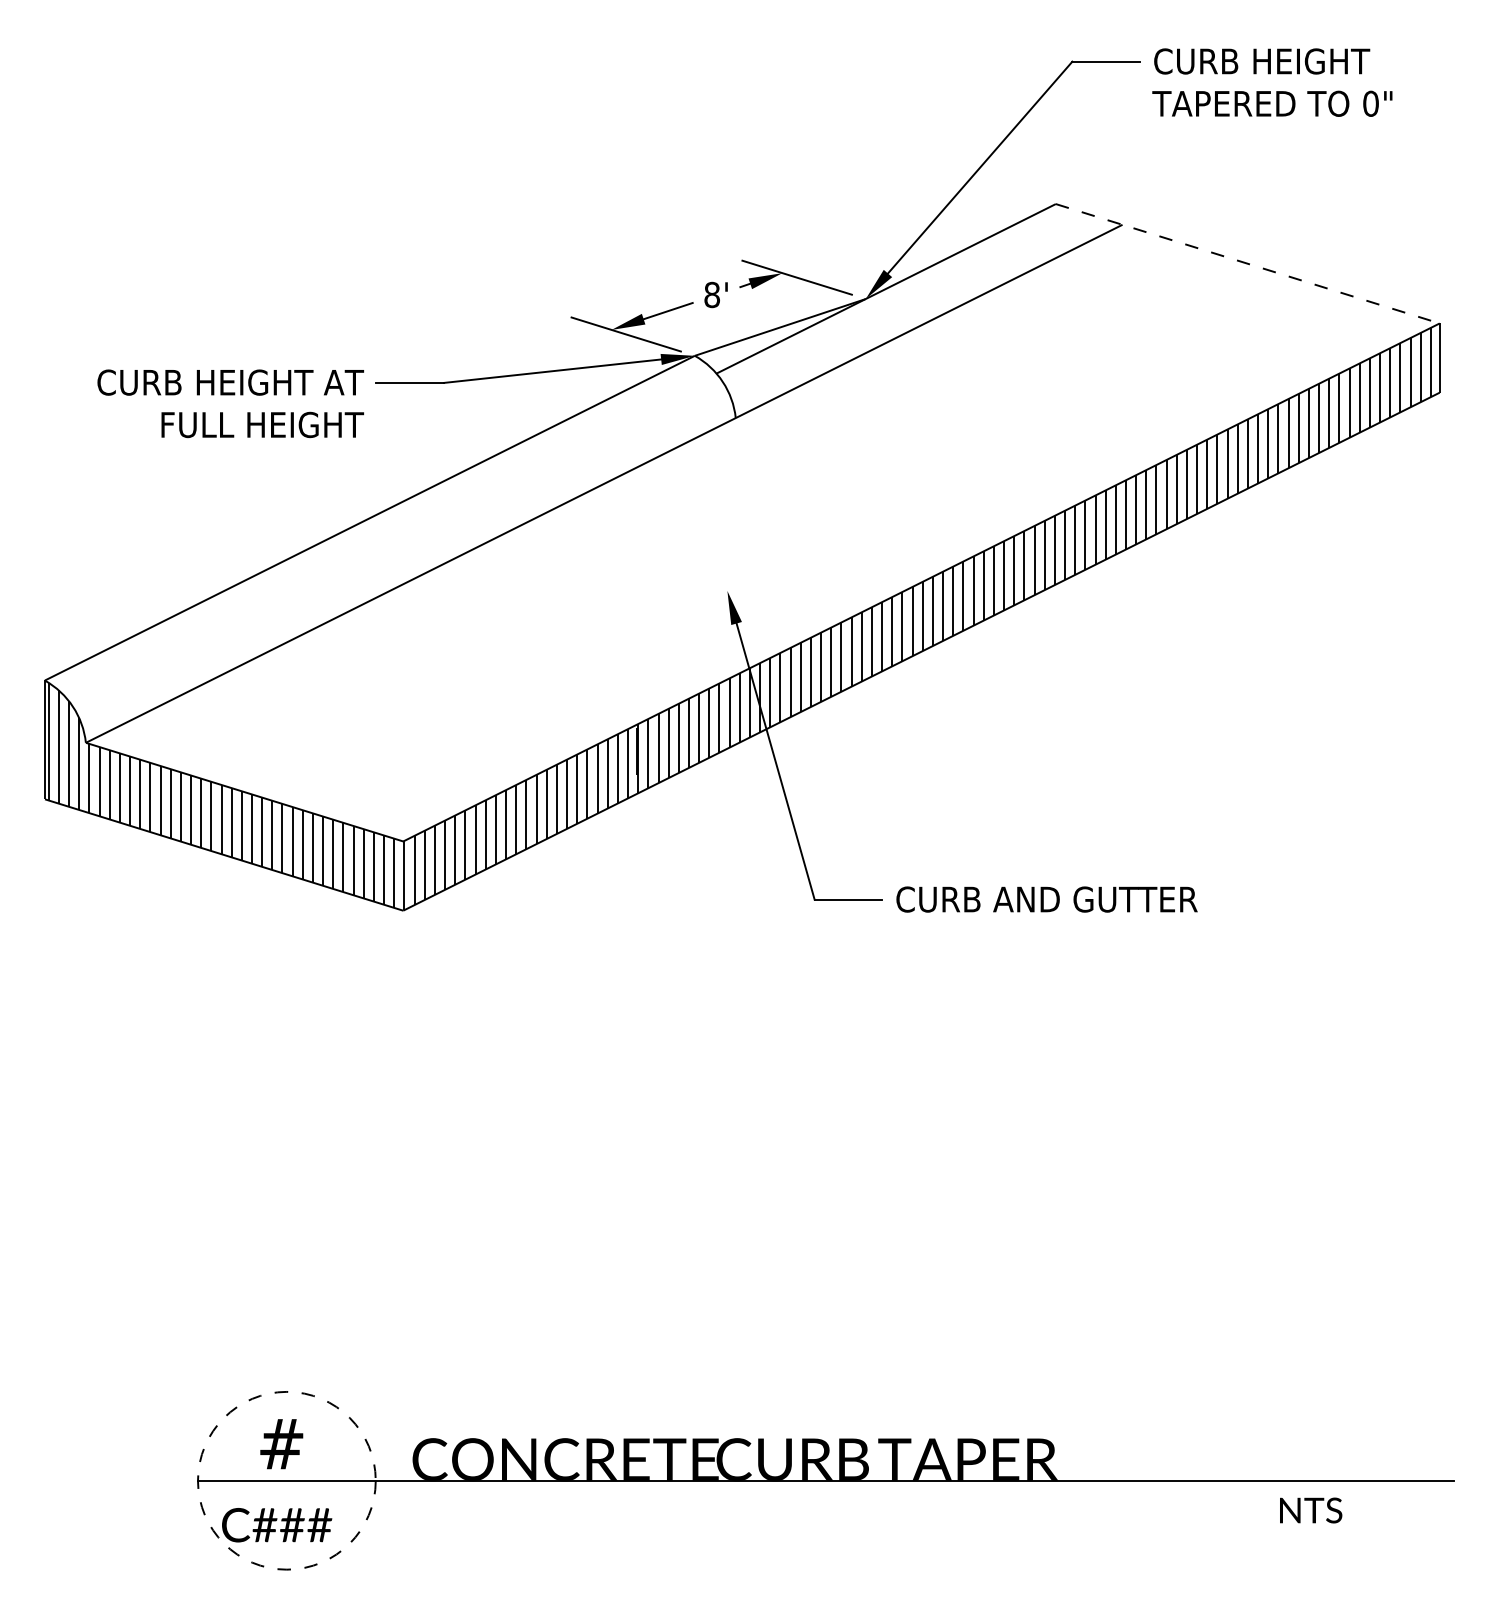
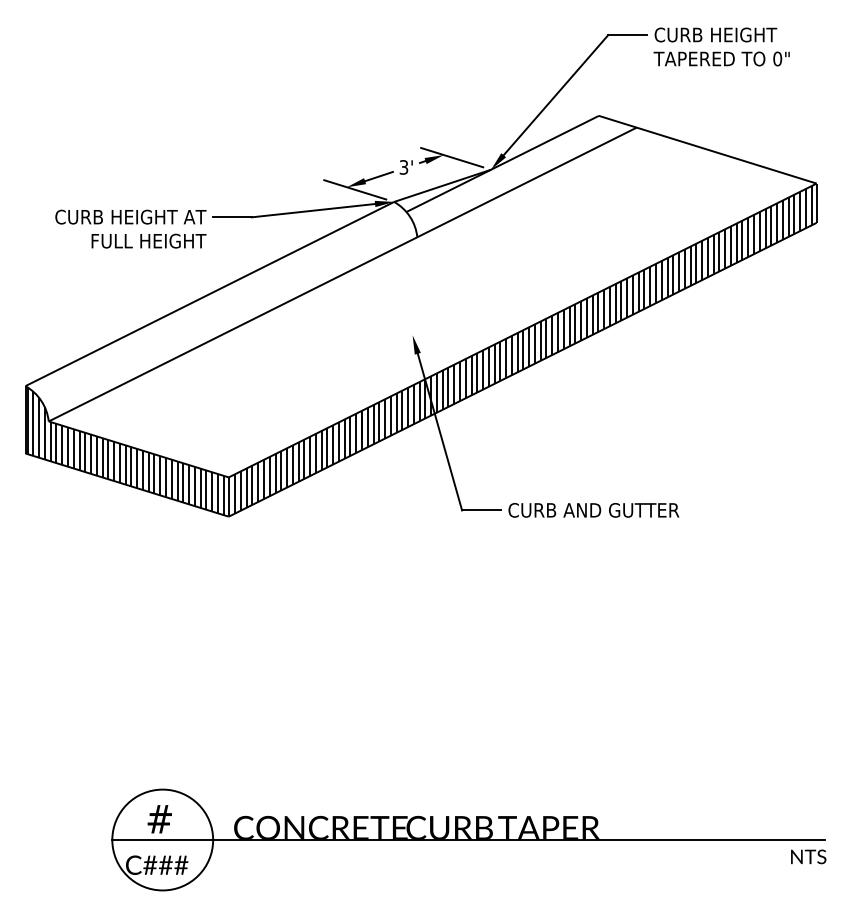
line: (1249, 263) -> (708, 149), dashed -> solid
text: (711, 295) -> (403, 167), 8' -> 3'
circle: (286, 1479) -> (162, 839), dashed -> solid
text: (1310, 1509) -> (808, 856), moved

